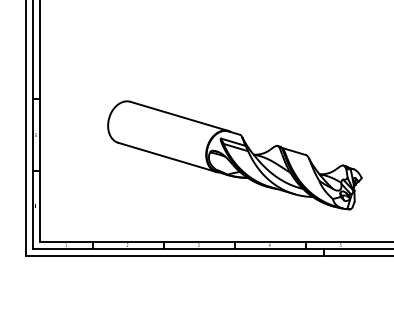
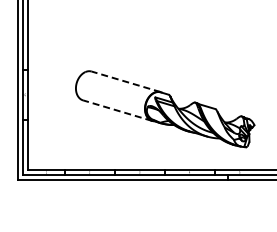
line: (179, 115) -> (126, 81), solid -> dashed
line: (167, 157) -> (117, 110), solid -> dashed

